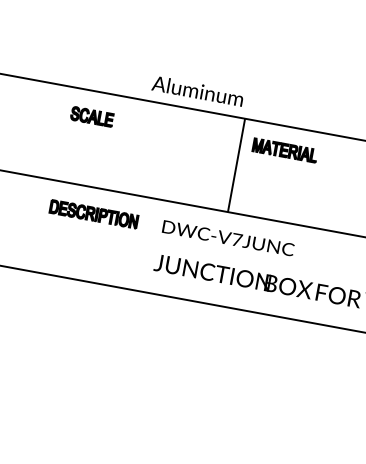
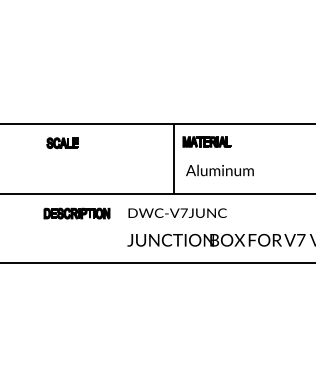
text: (197, 91) -> (219, 170), moved

